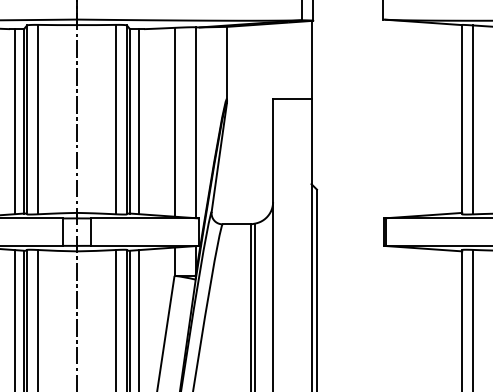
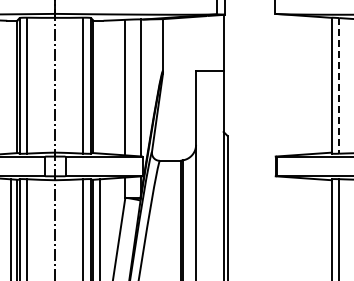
line: (472, 119) -> (339, 85), solid -> dashed
line: (14, 120) -> (10, 86), removed
line: (139, 120) -> (100, 86), removed

